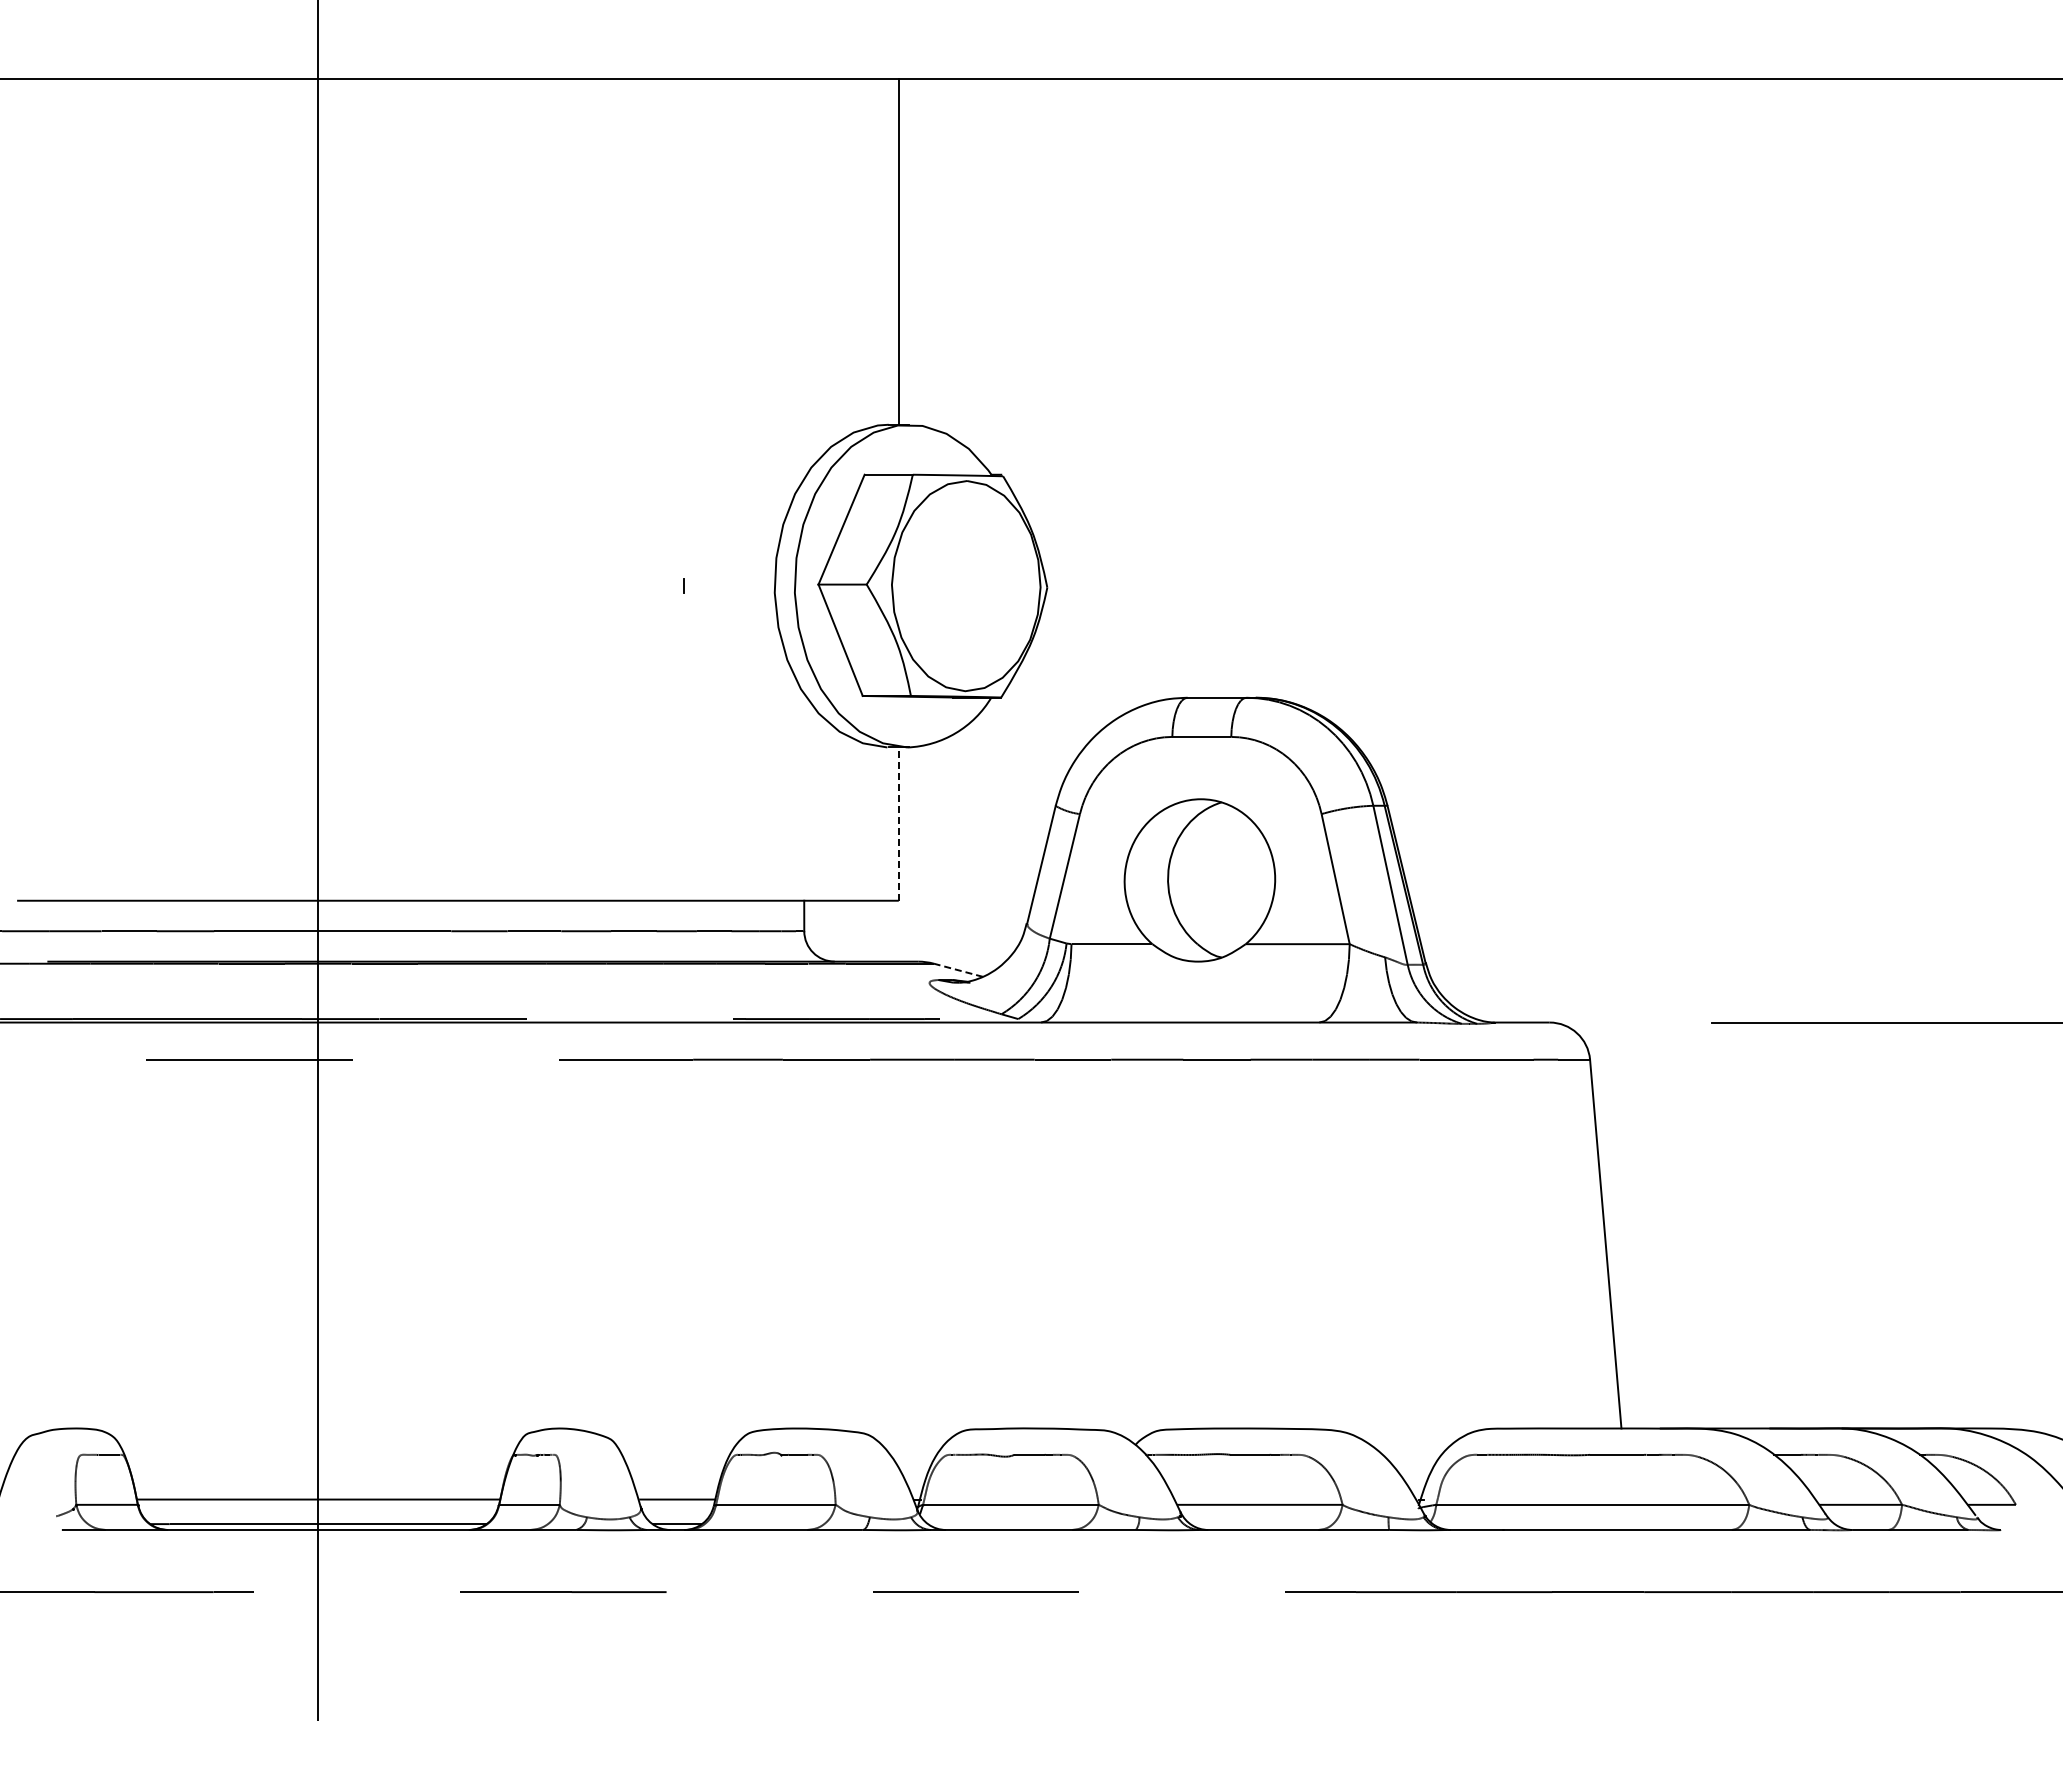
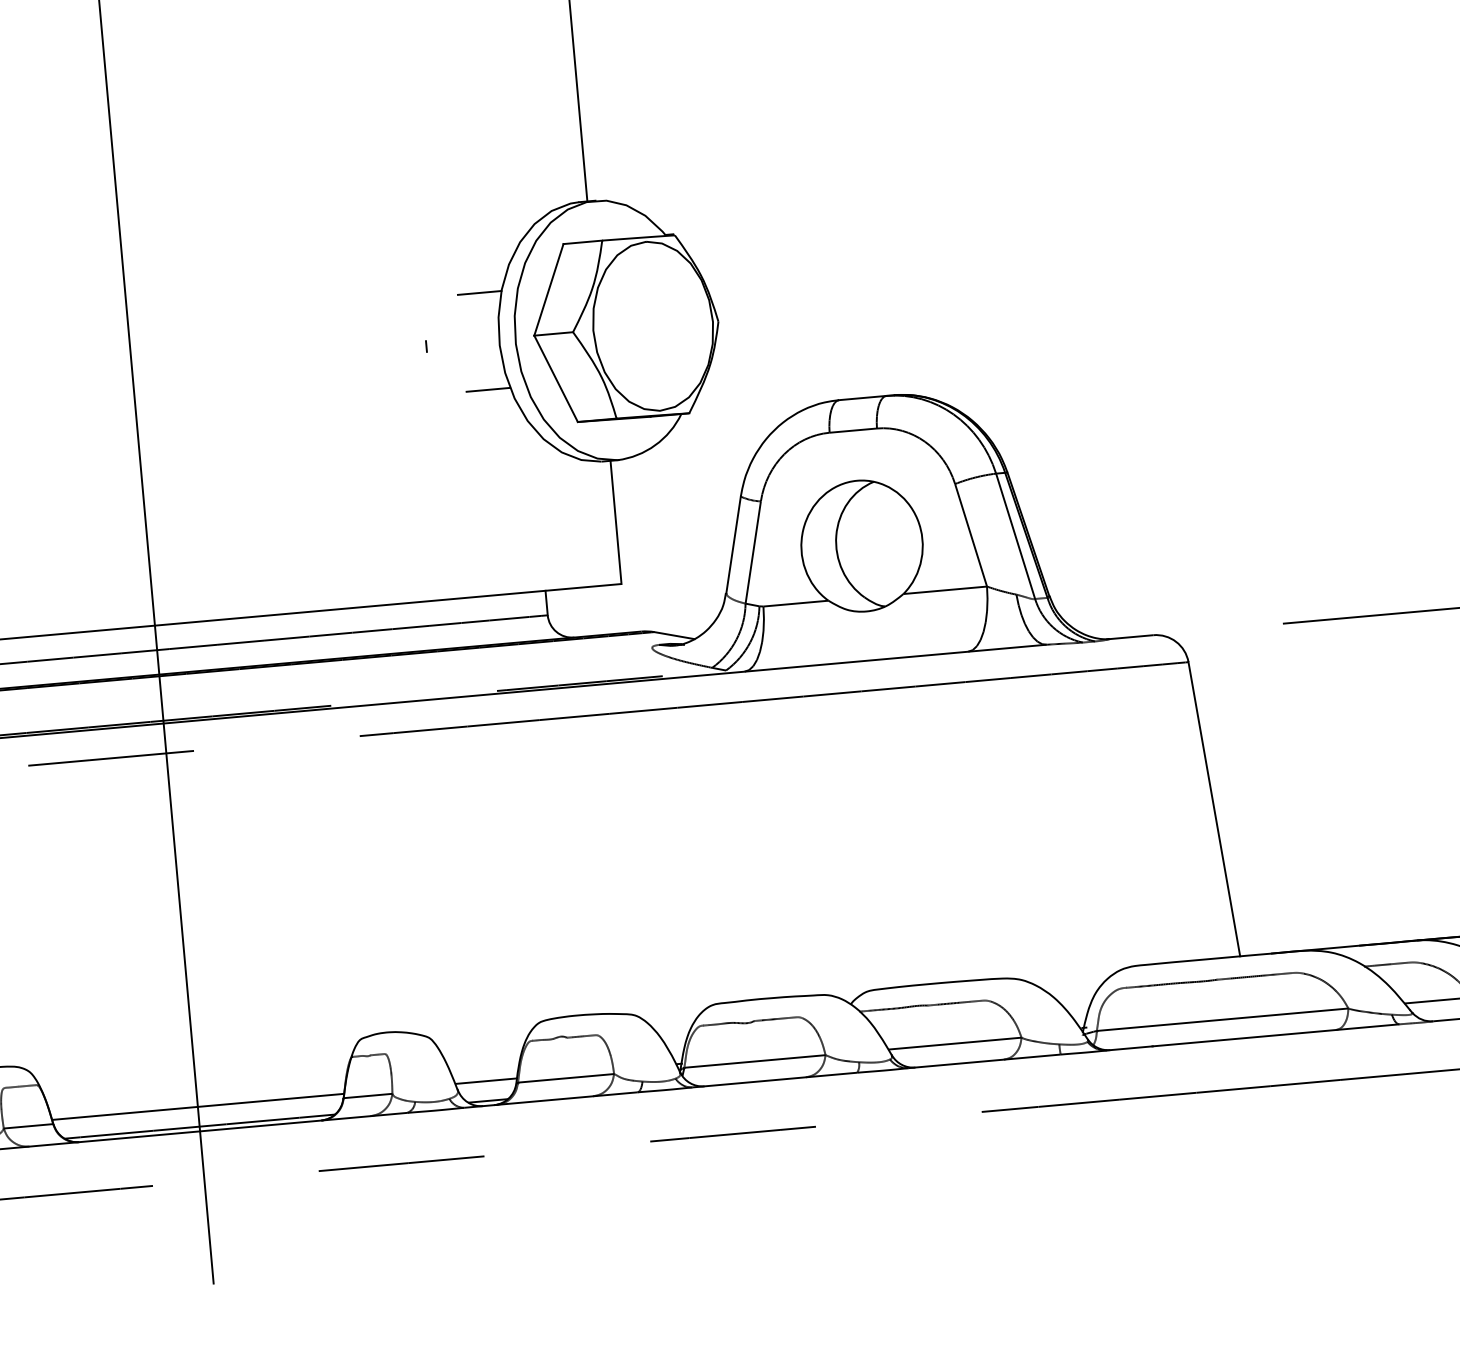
line: (755, 525) -> (479, 292), added
line: (755, 646) -> (488, 389), added
line: (898, 824) -> (615, 522), dashed -> solid
line: (957, 970) -> (673, 635), dashed -> solid

